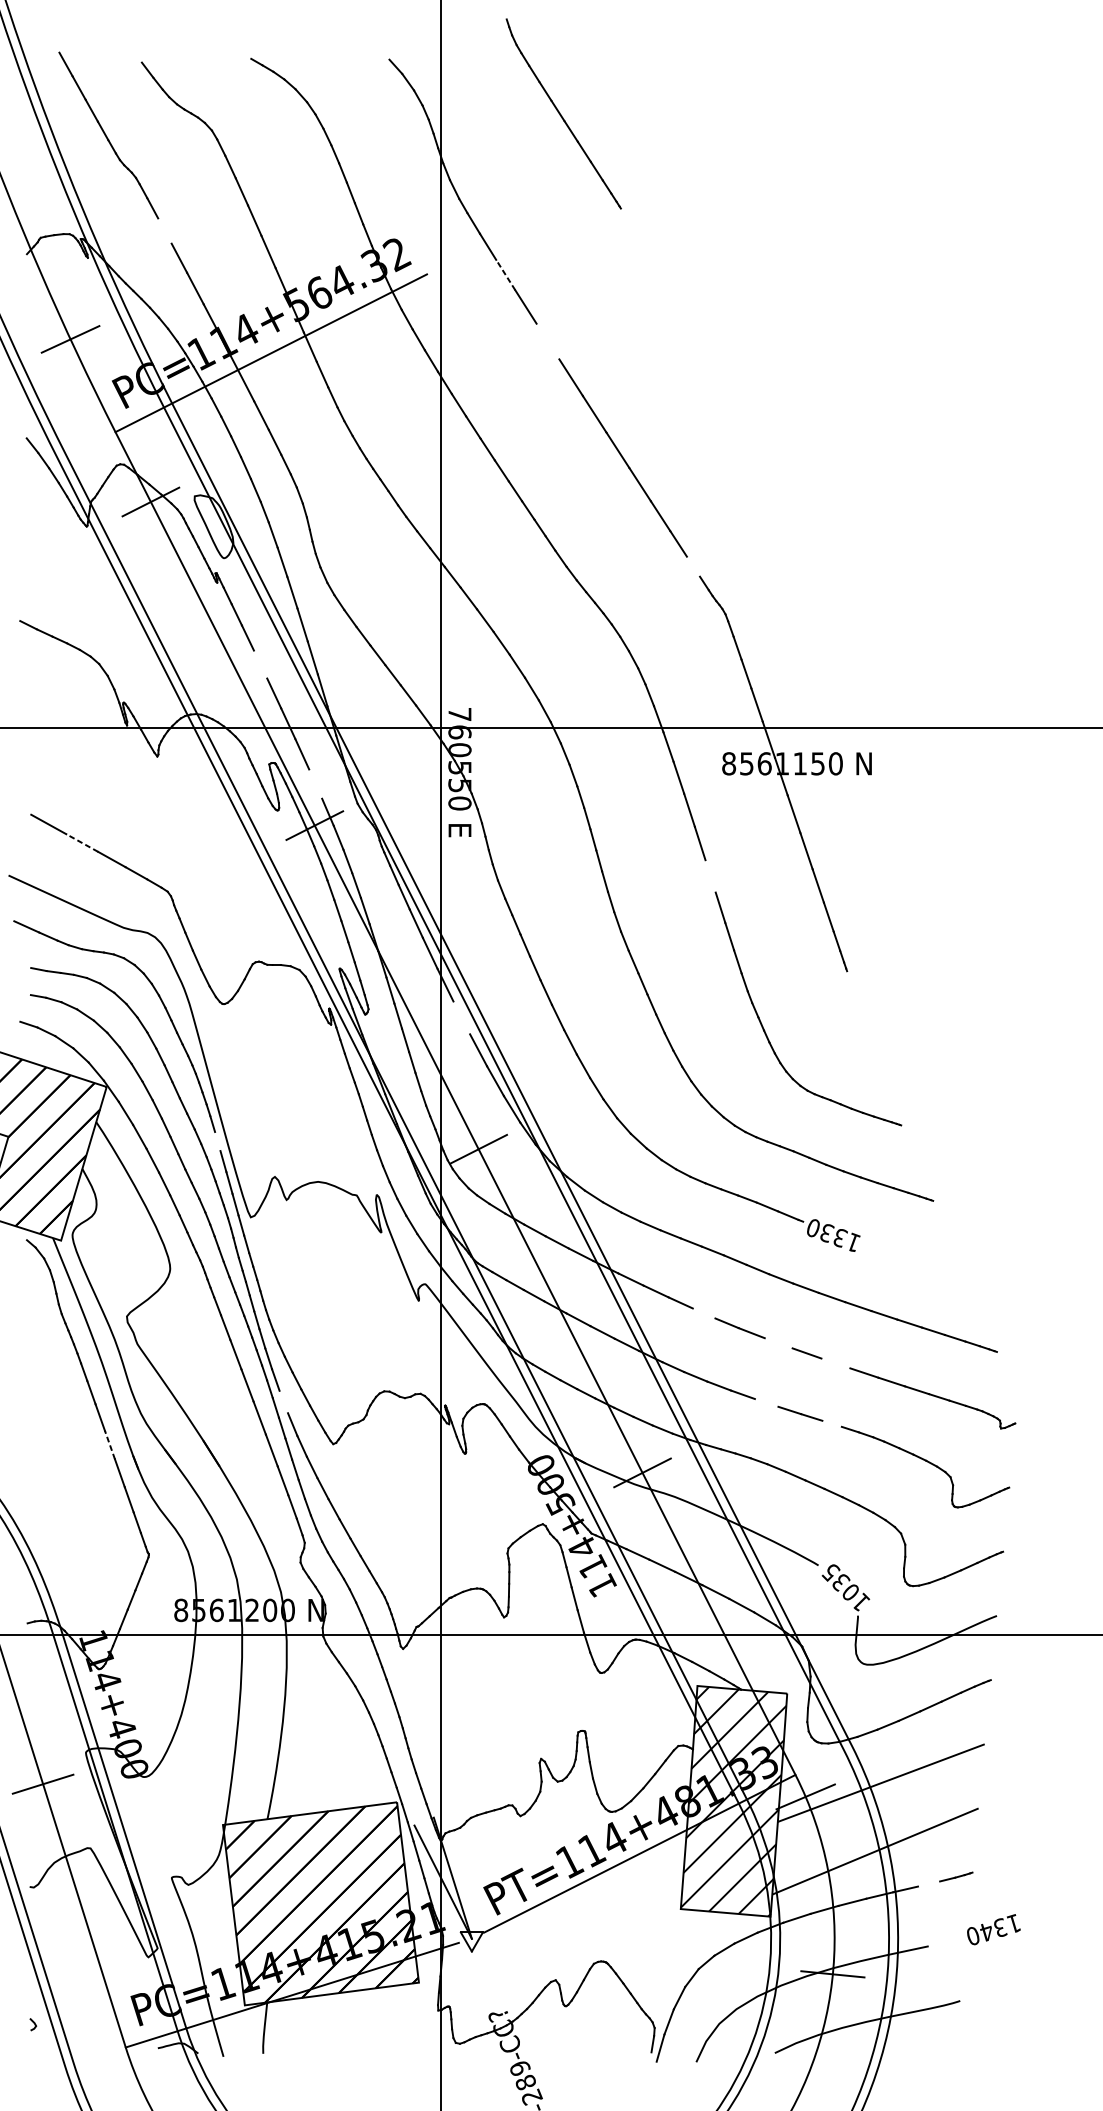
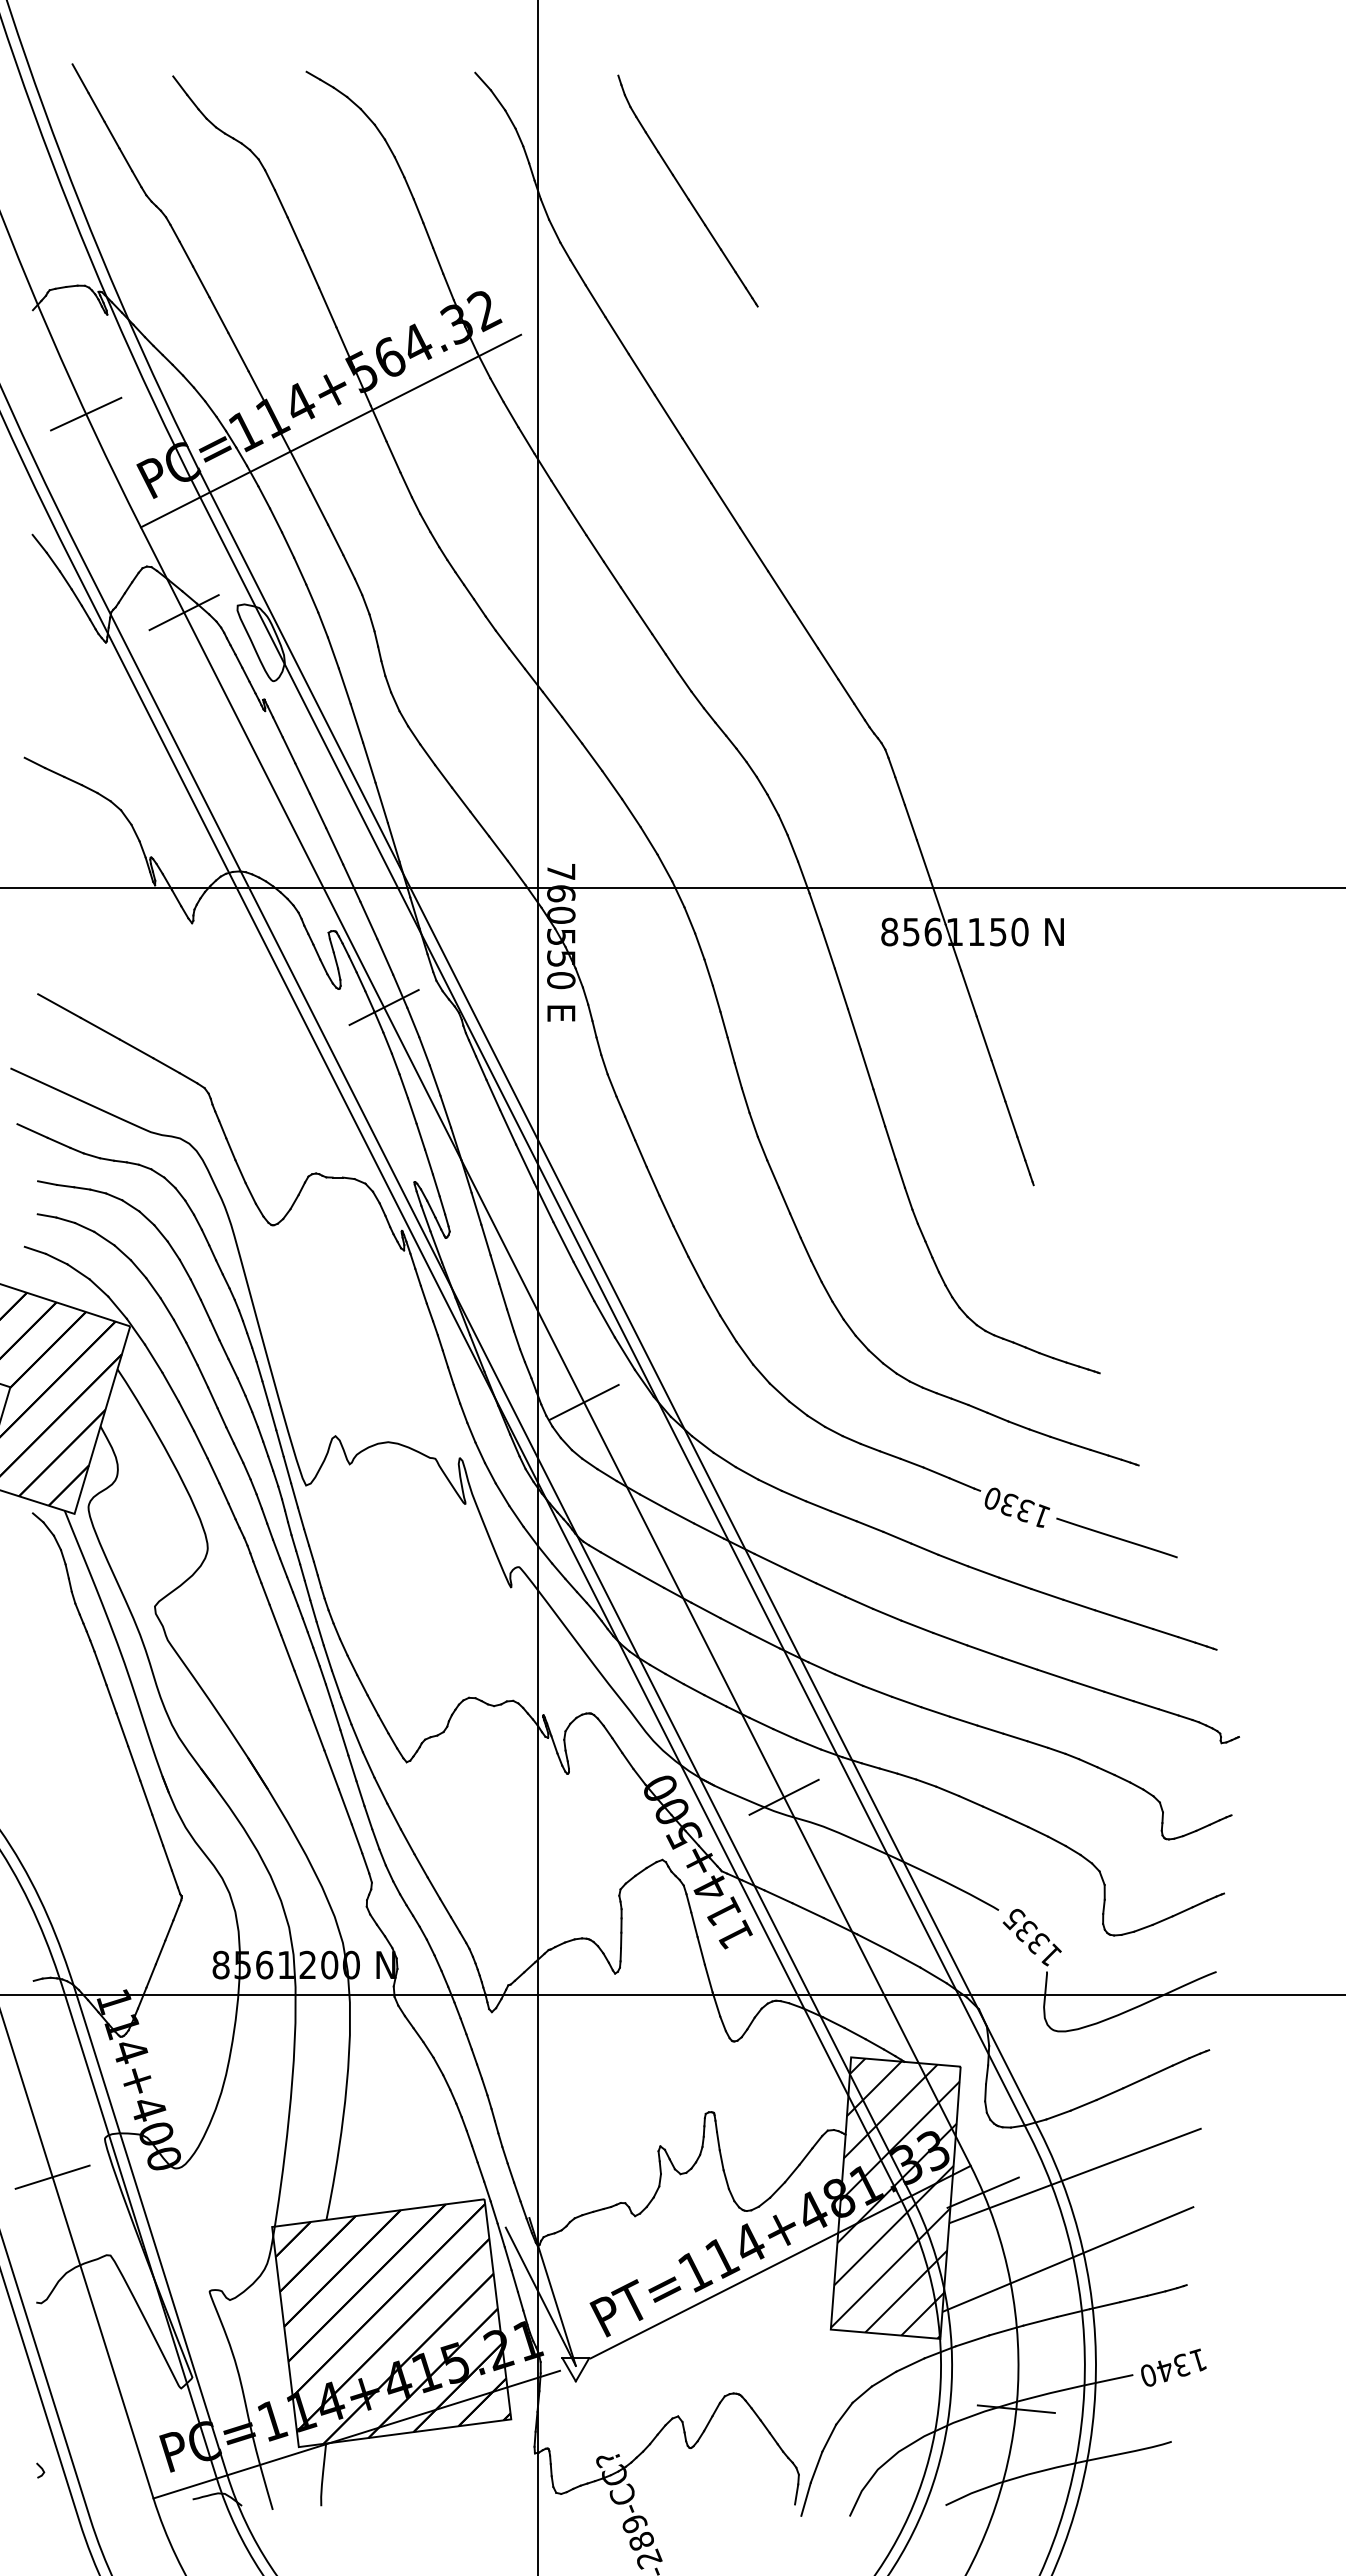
part: (563, 113) -> (687, 190), moved
line: (165, 230) -> (201, 281), added
line: (506, 274) -> (617, 335), dashed -> solid
line: (547, 341) -> (668, 416), added
line: (693, 566) -> (846, 691), added
line: (260, 664) -> (317, 810), added
line: (315, 783) -> (385, 956), added
line: (81, 842) -> (99, 1028), dashed -> solid
line: (710, 876) -> (866, 1069), added
line: (461, 1018) -> (563, 1242), added
line: (217, 1141) -> (265, 1392), added
line: (914, 1259) -> (1116, 1537), added
line: (704, 1313) -> (859, 1602), added
line: (778, 1342) -> (950, 1638), added
line: (835, 1363) -> (1019, 1663), added
line: (283, 1401) -> (346, 1710), added
line: (766, 1402) -> (935, 1711), added
line: (832, 1423) -> (1015, 1737), added
line: (110, 1444) -> (134, 1762), dashed -> solid
text: (851, 1592) -> (1039, 1943), 1035 -> 1335
line: (928, 1883) -> (1133, 2298), added
text: (993, 1929) -> (1173, 2367), moved

